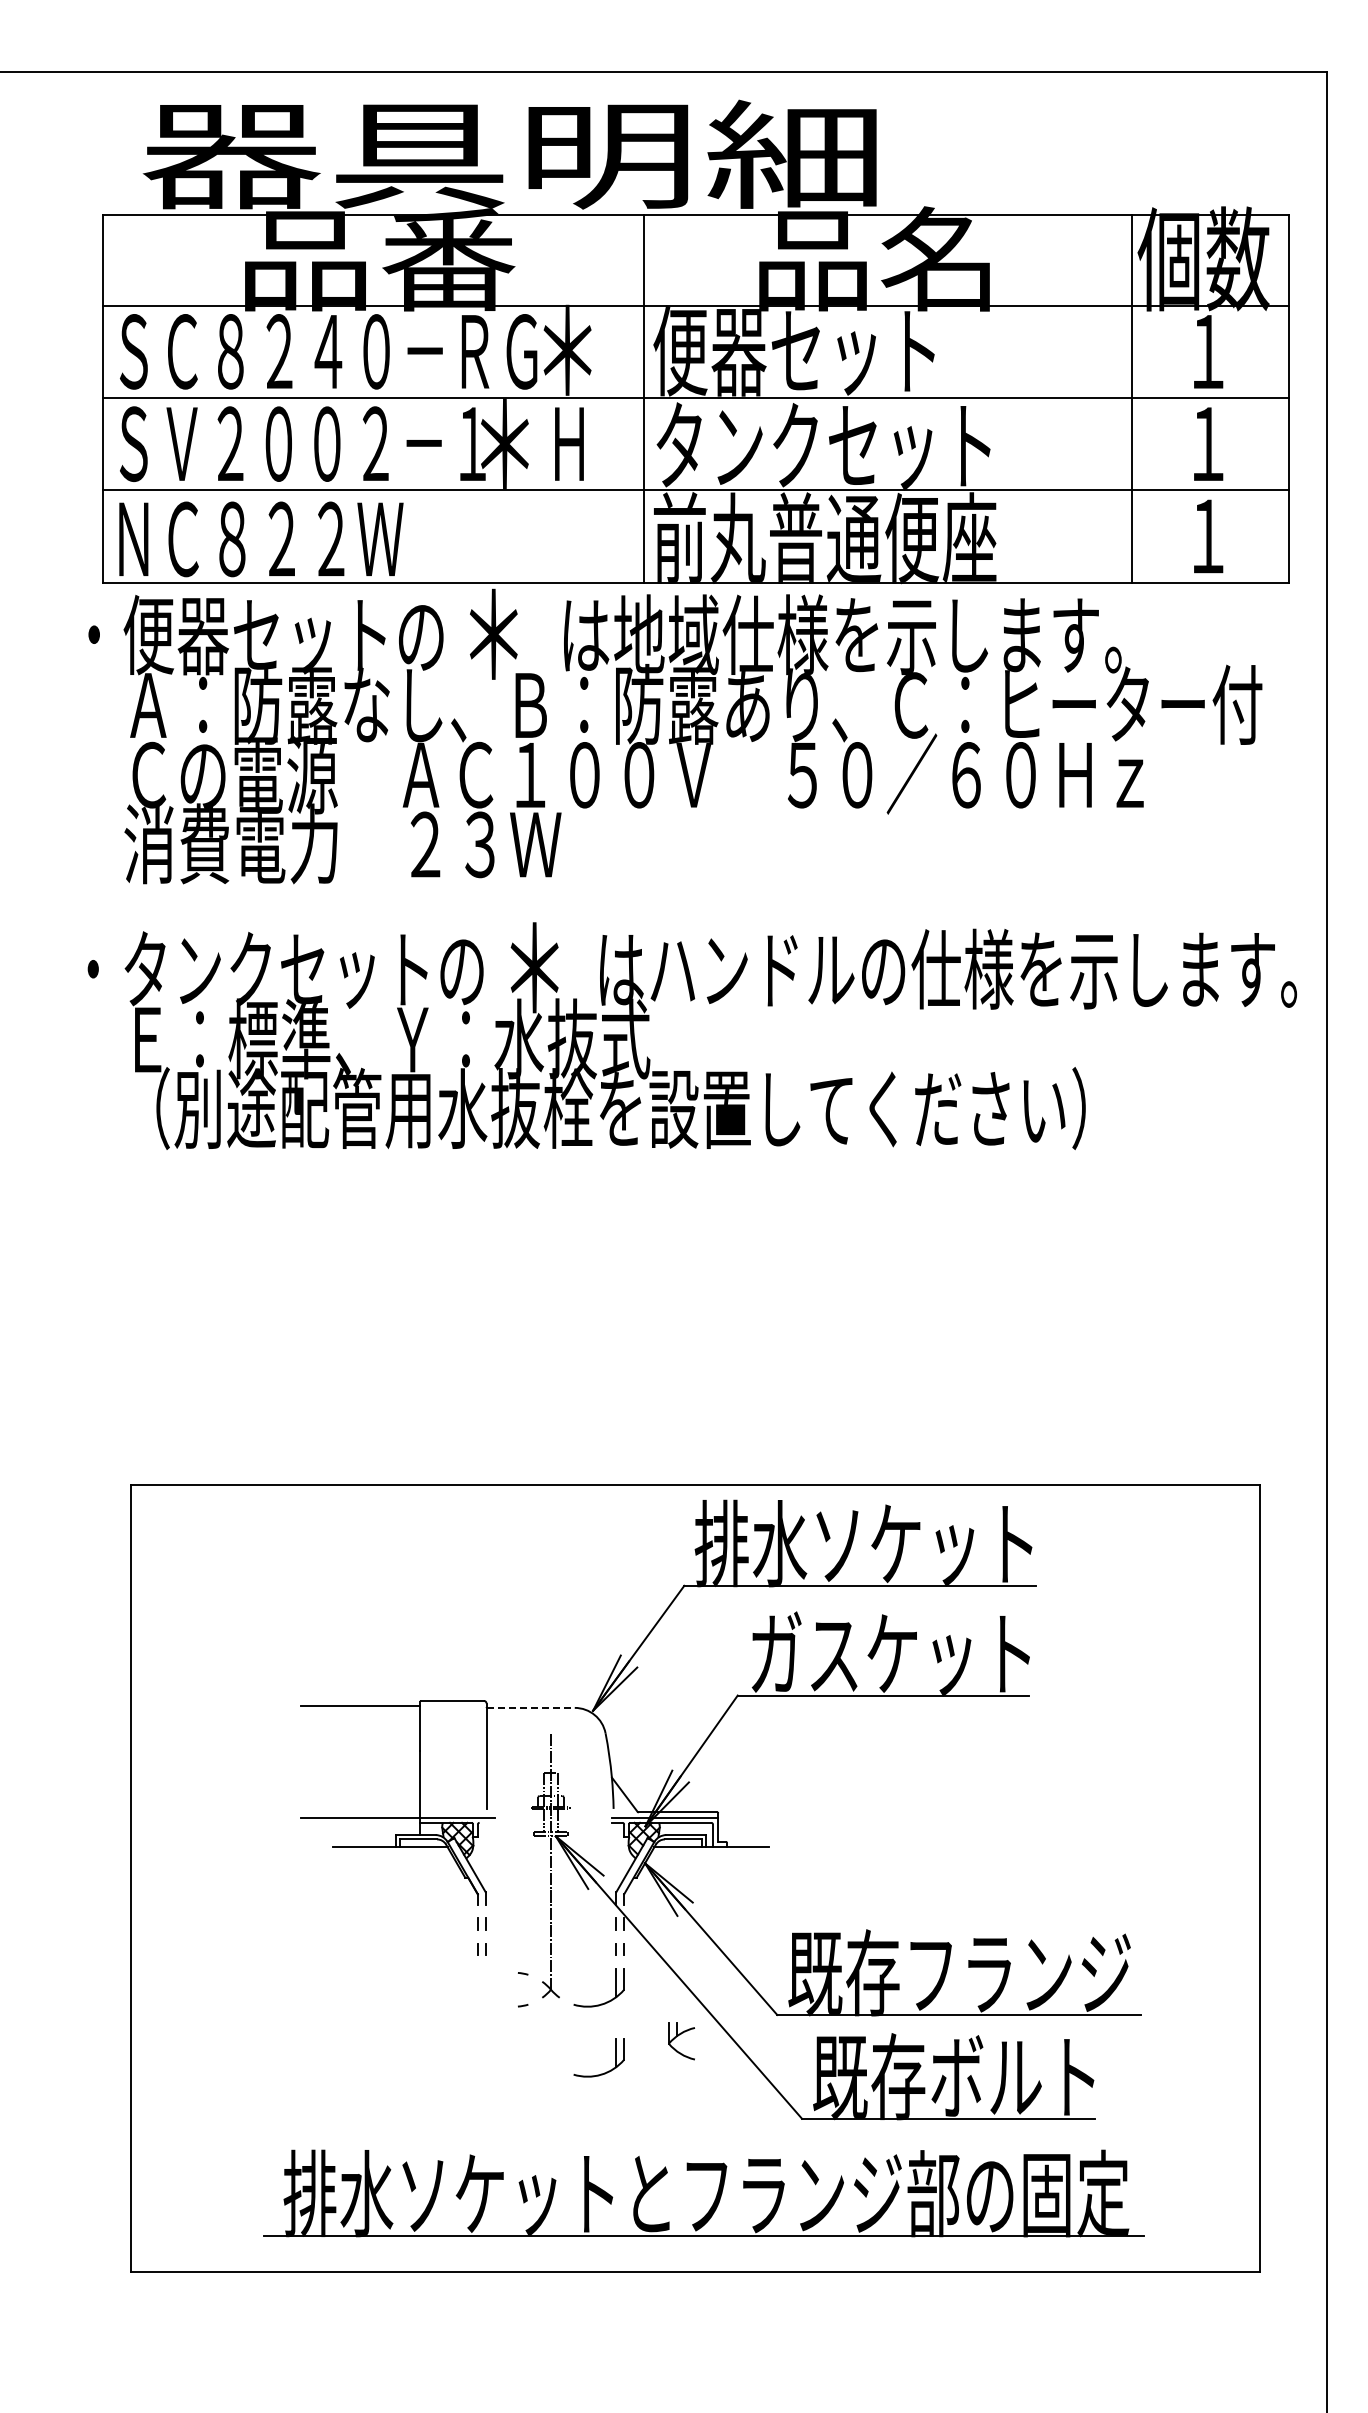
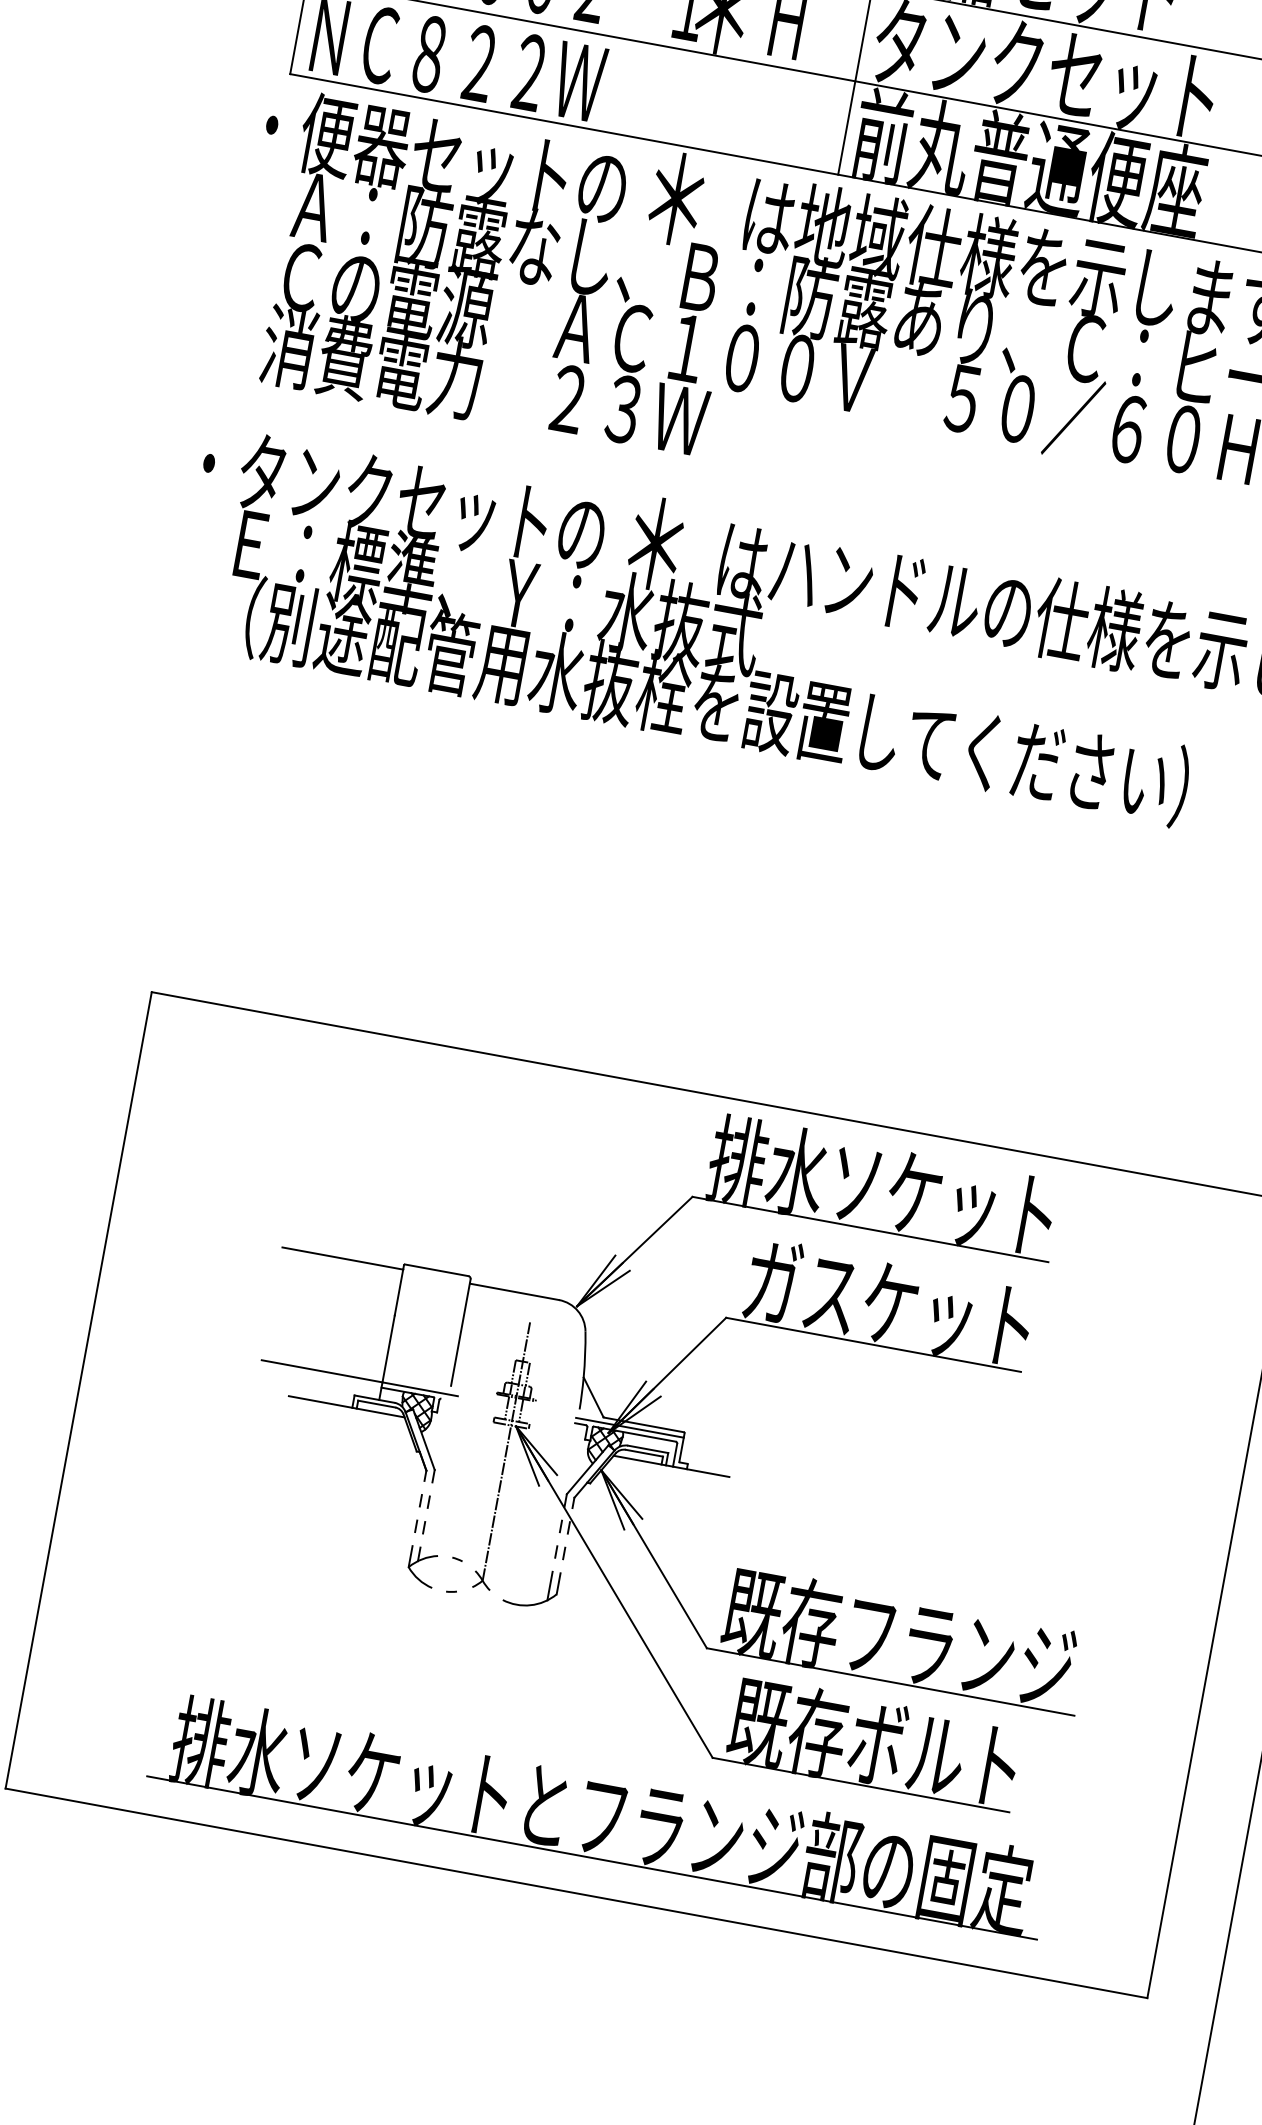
line: (531, 1707) -> (515, 1291), dashed -> solid
part: (681, 2041) -> (421, 1567), moved
part: (606, 2071) -> (523, 1673), removed

